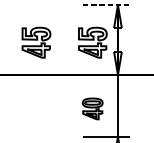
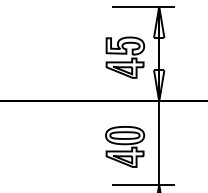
line: (107, 4) -> (144, 6), dashed -> solid
part: (36, 42) -> (49, 57), removed
part: (92, 108) -> (125, 146), size x1.43

